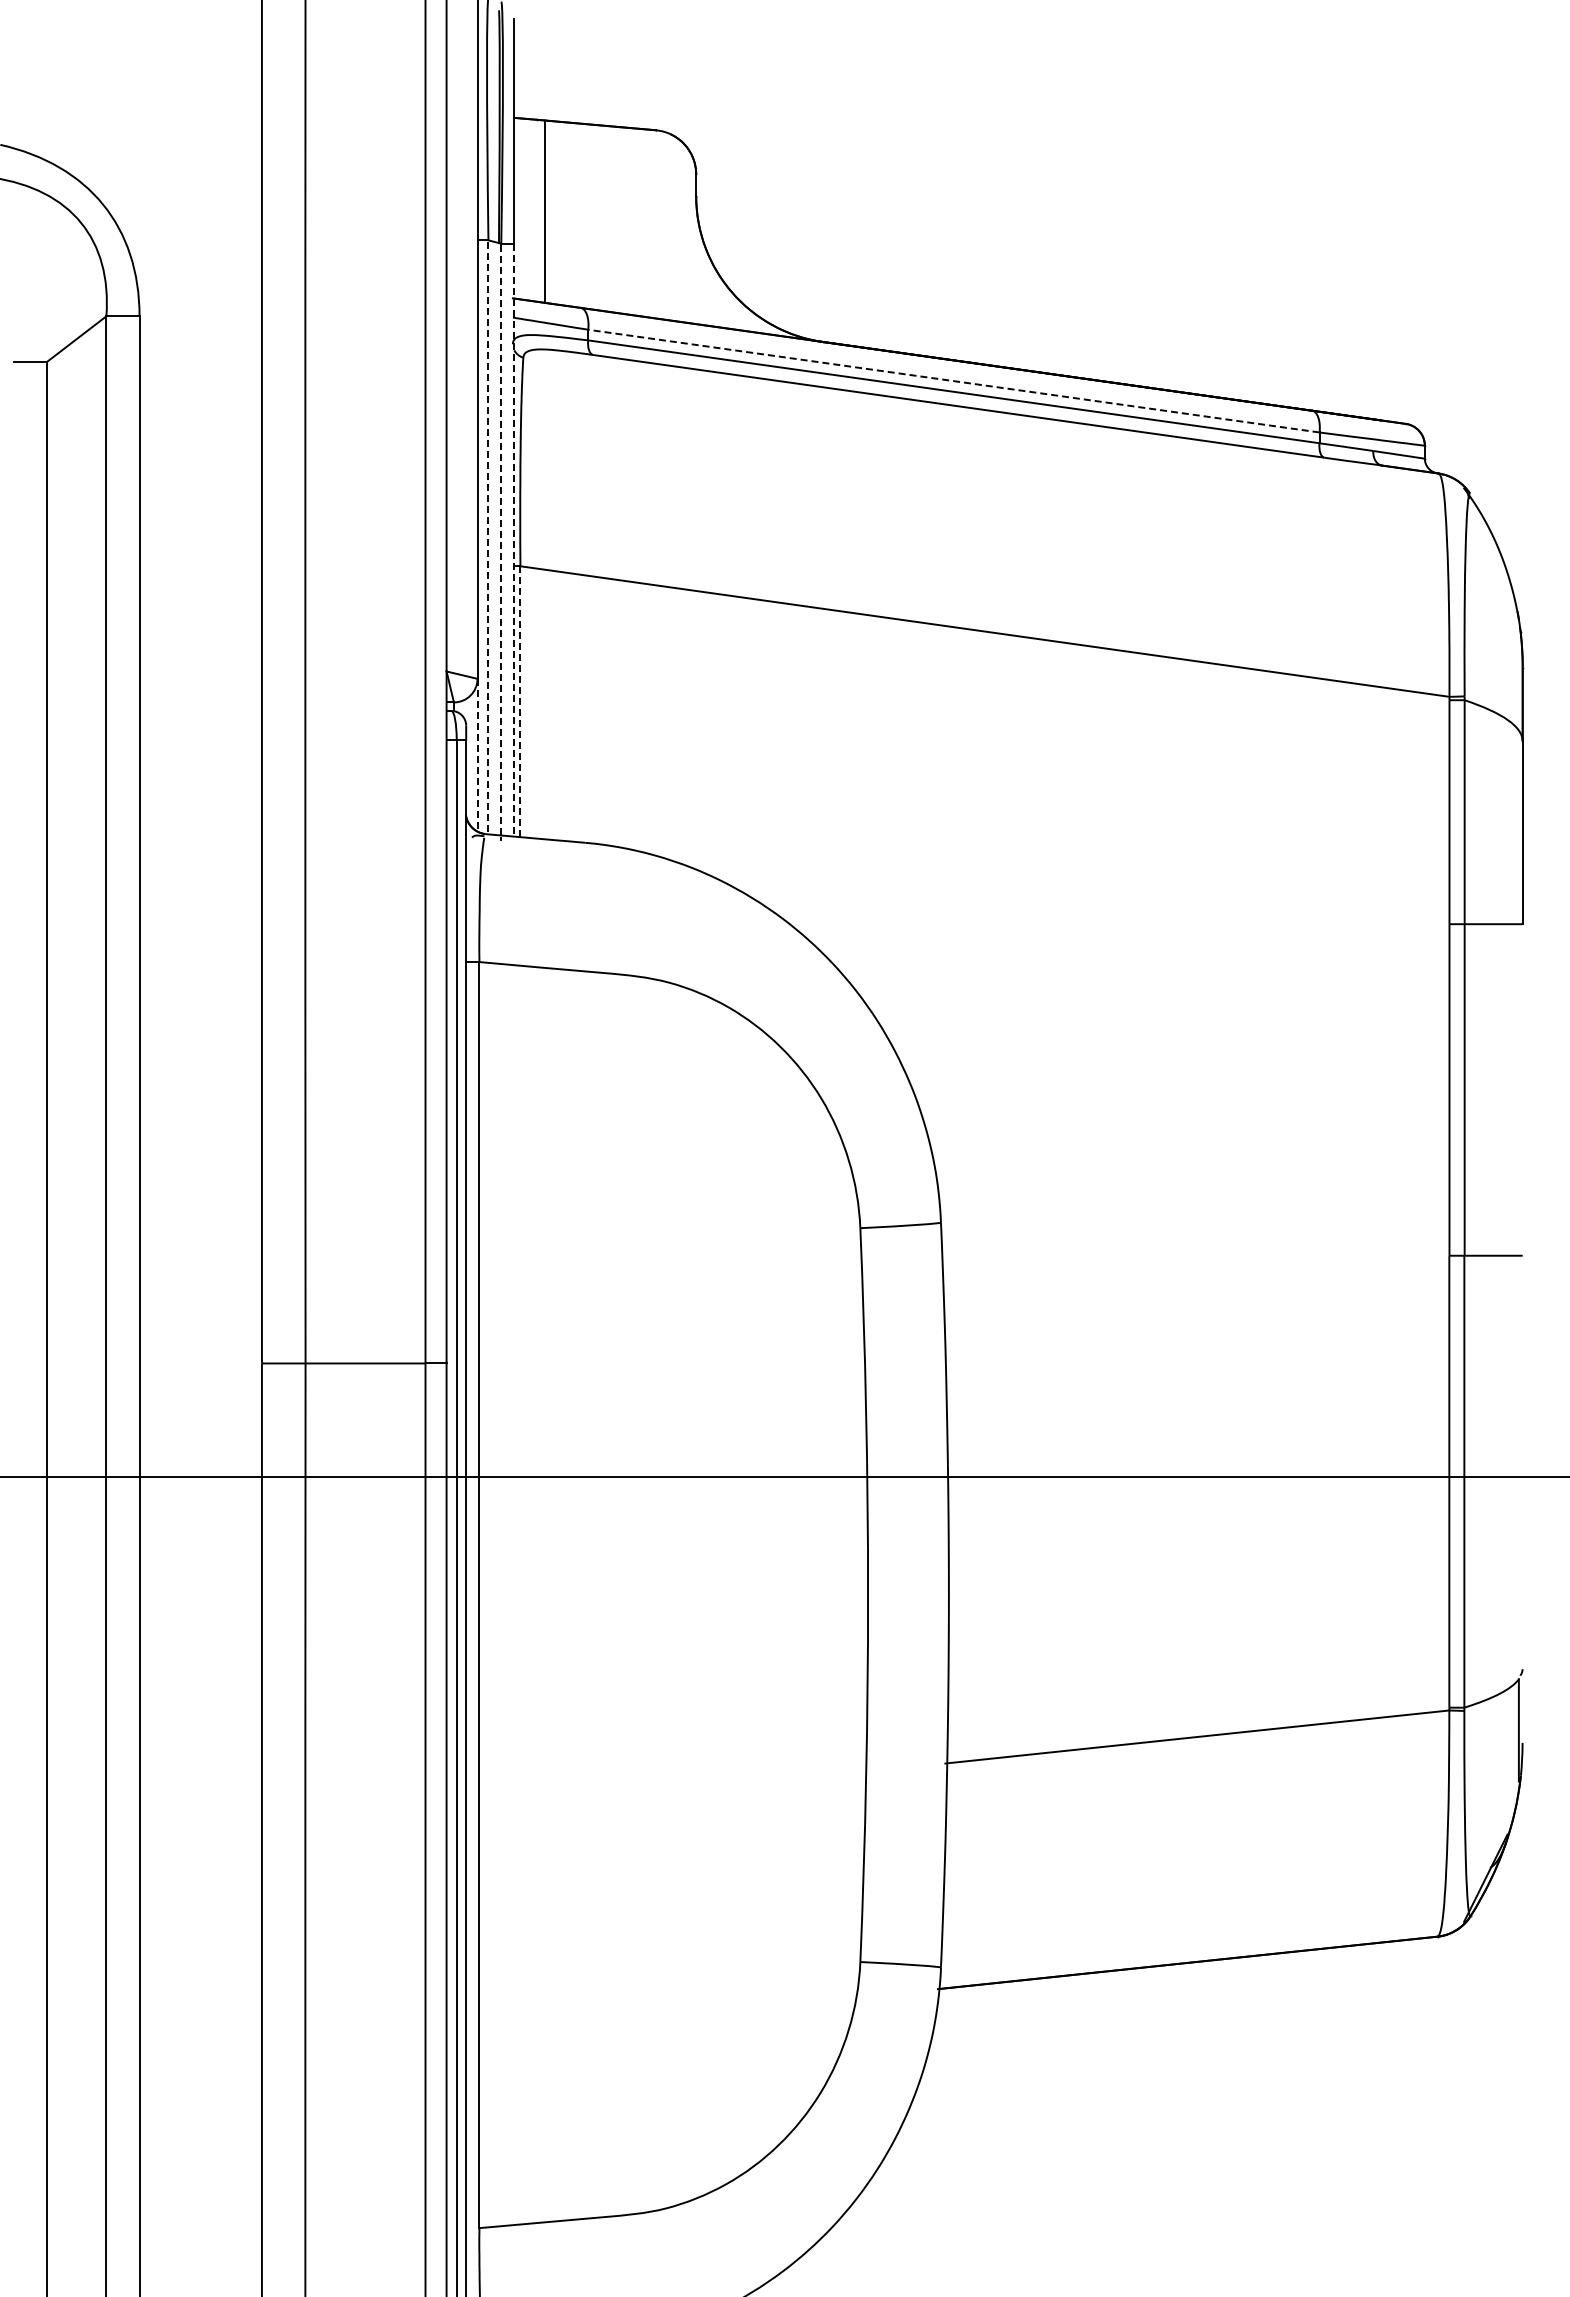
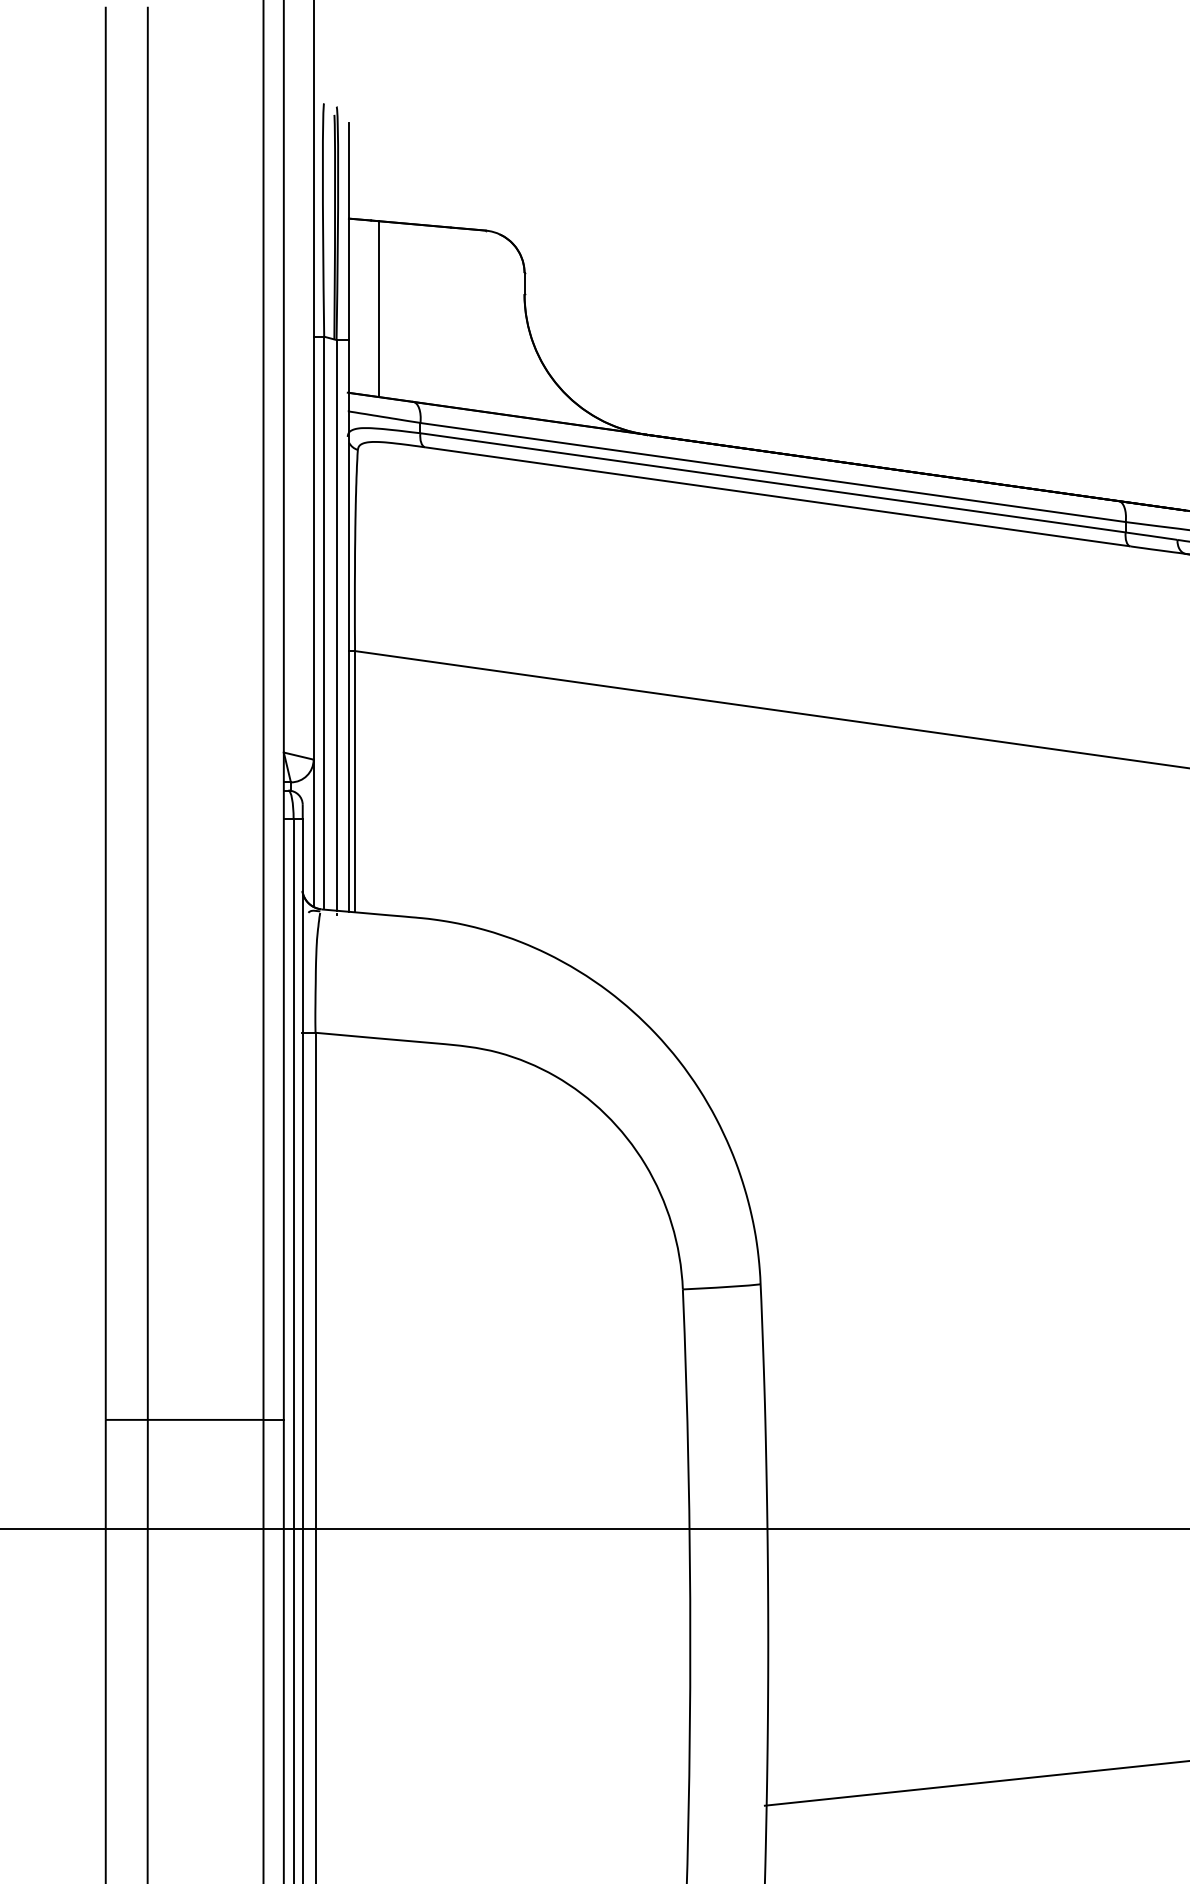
line: (953, 381) -> (772, 472), dashed -> solid
line: (488, 536) -> (324, 622), dashed -> solid
line: (501, 539) -> (336, 625), dashed -> solid
line: (514, 540) -> (349, 626), dashed -> solid
line: (520, 702) -> (355, 782), dashed -> solid
line: (477, 755) -> (313, 833), dashed -> solid

